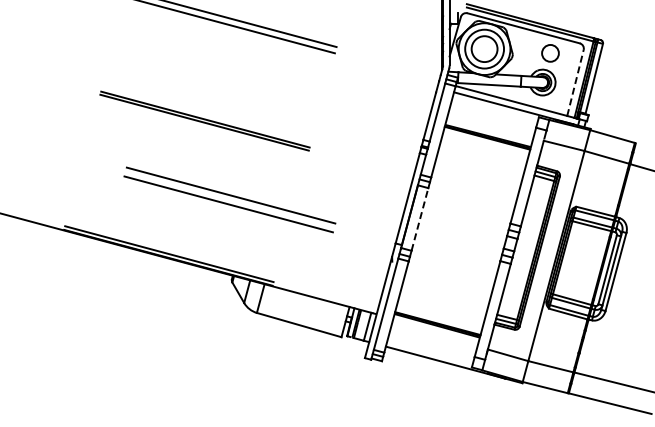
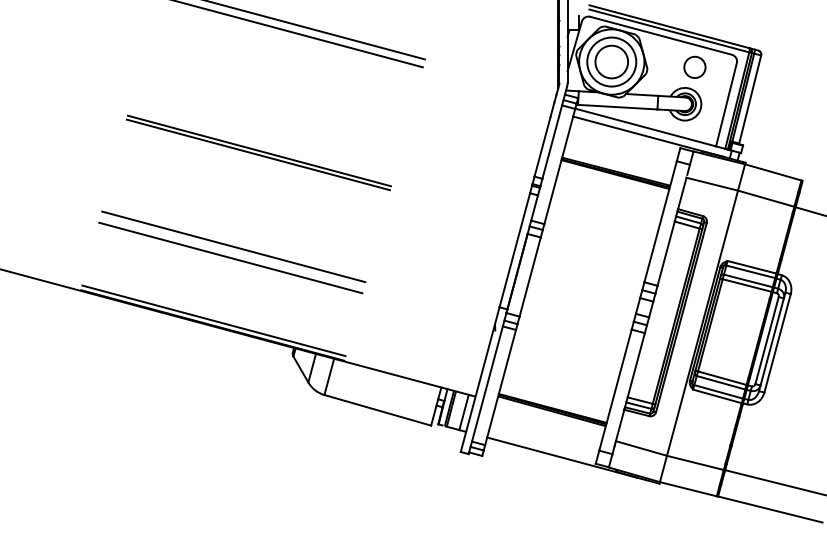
line: (575, 82) -> (726, 104), dashed -> solid
part: (229, 199) -> (231, 251), moved
line: (420, 218) -> (530, 275), dashed -> solid

